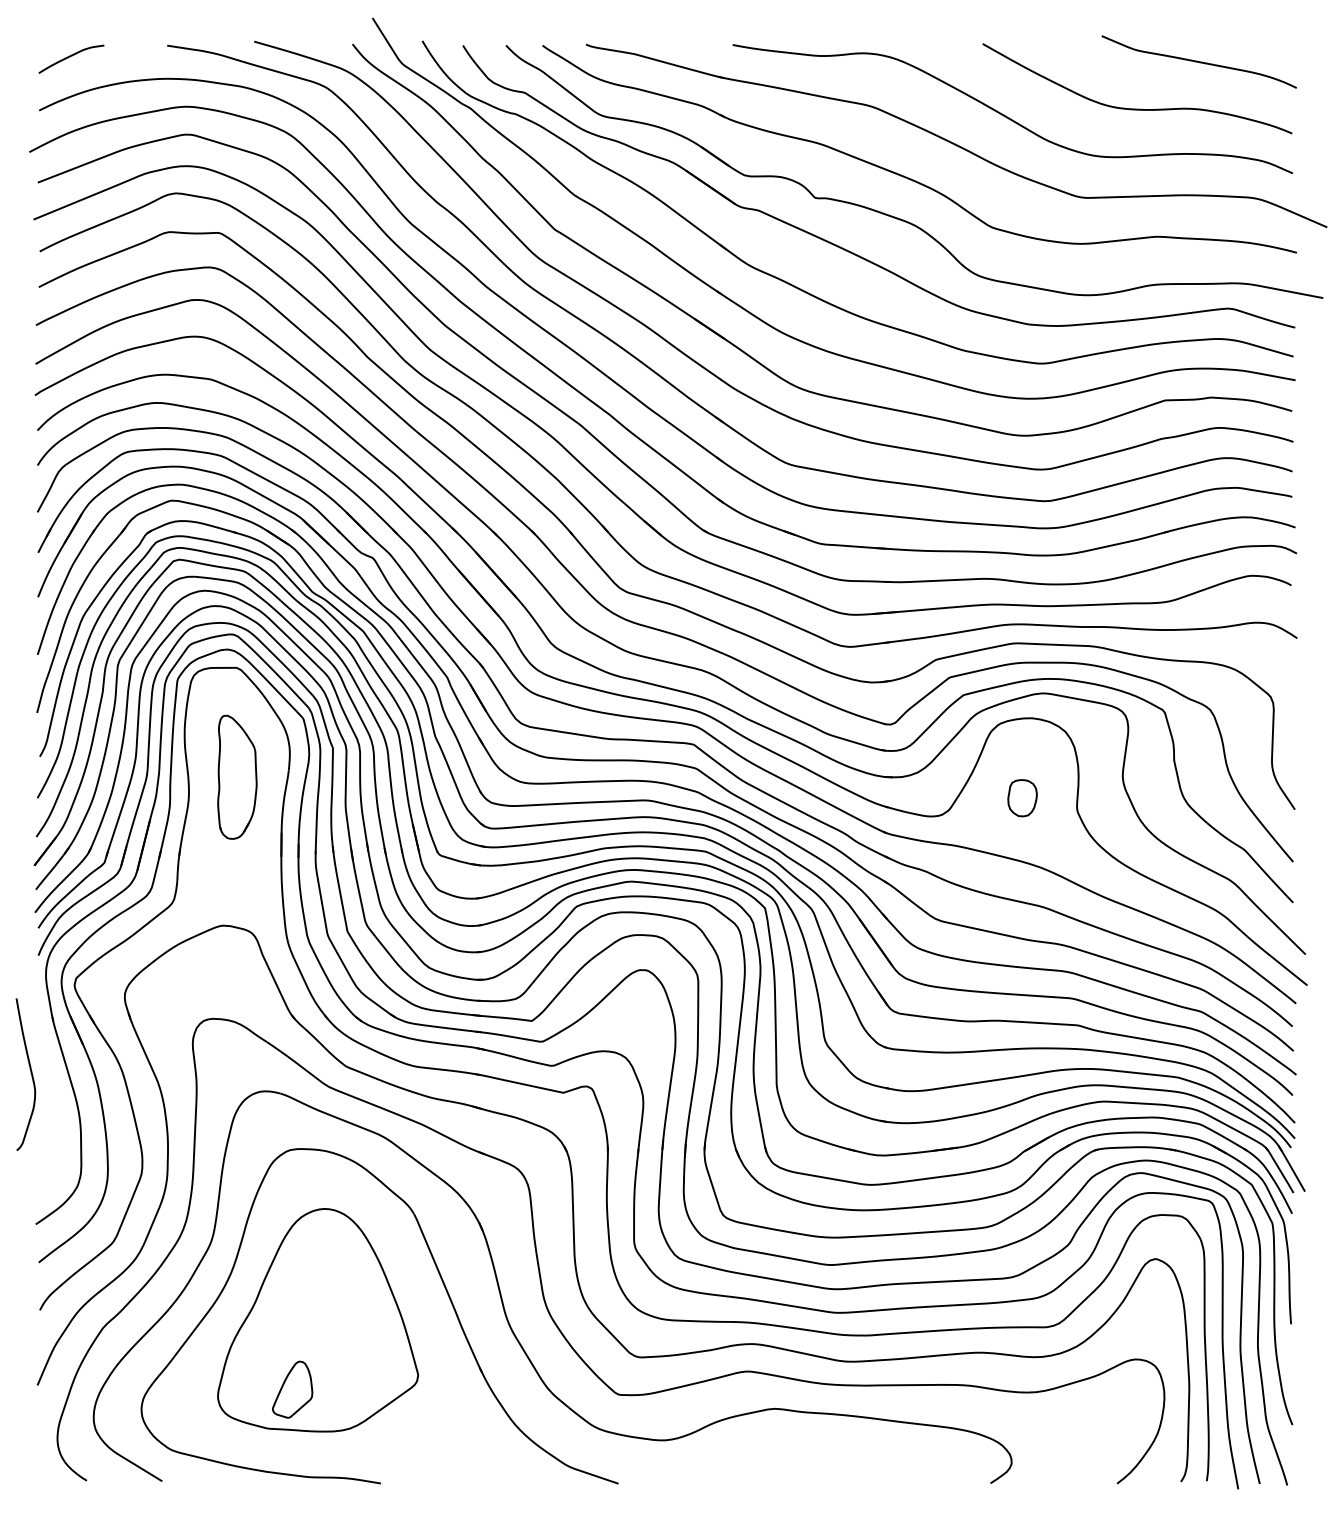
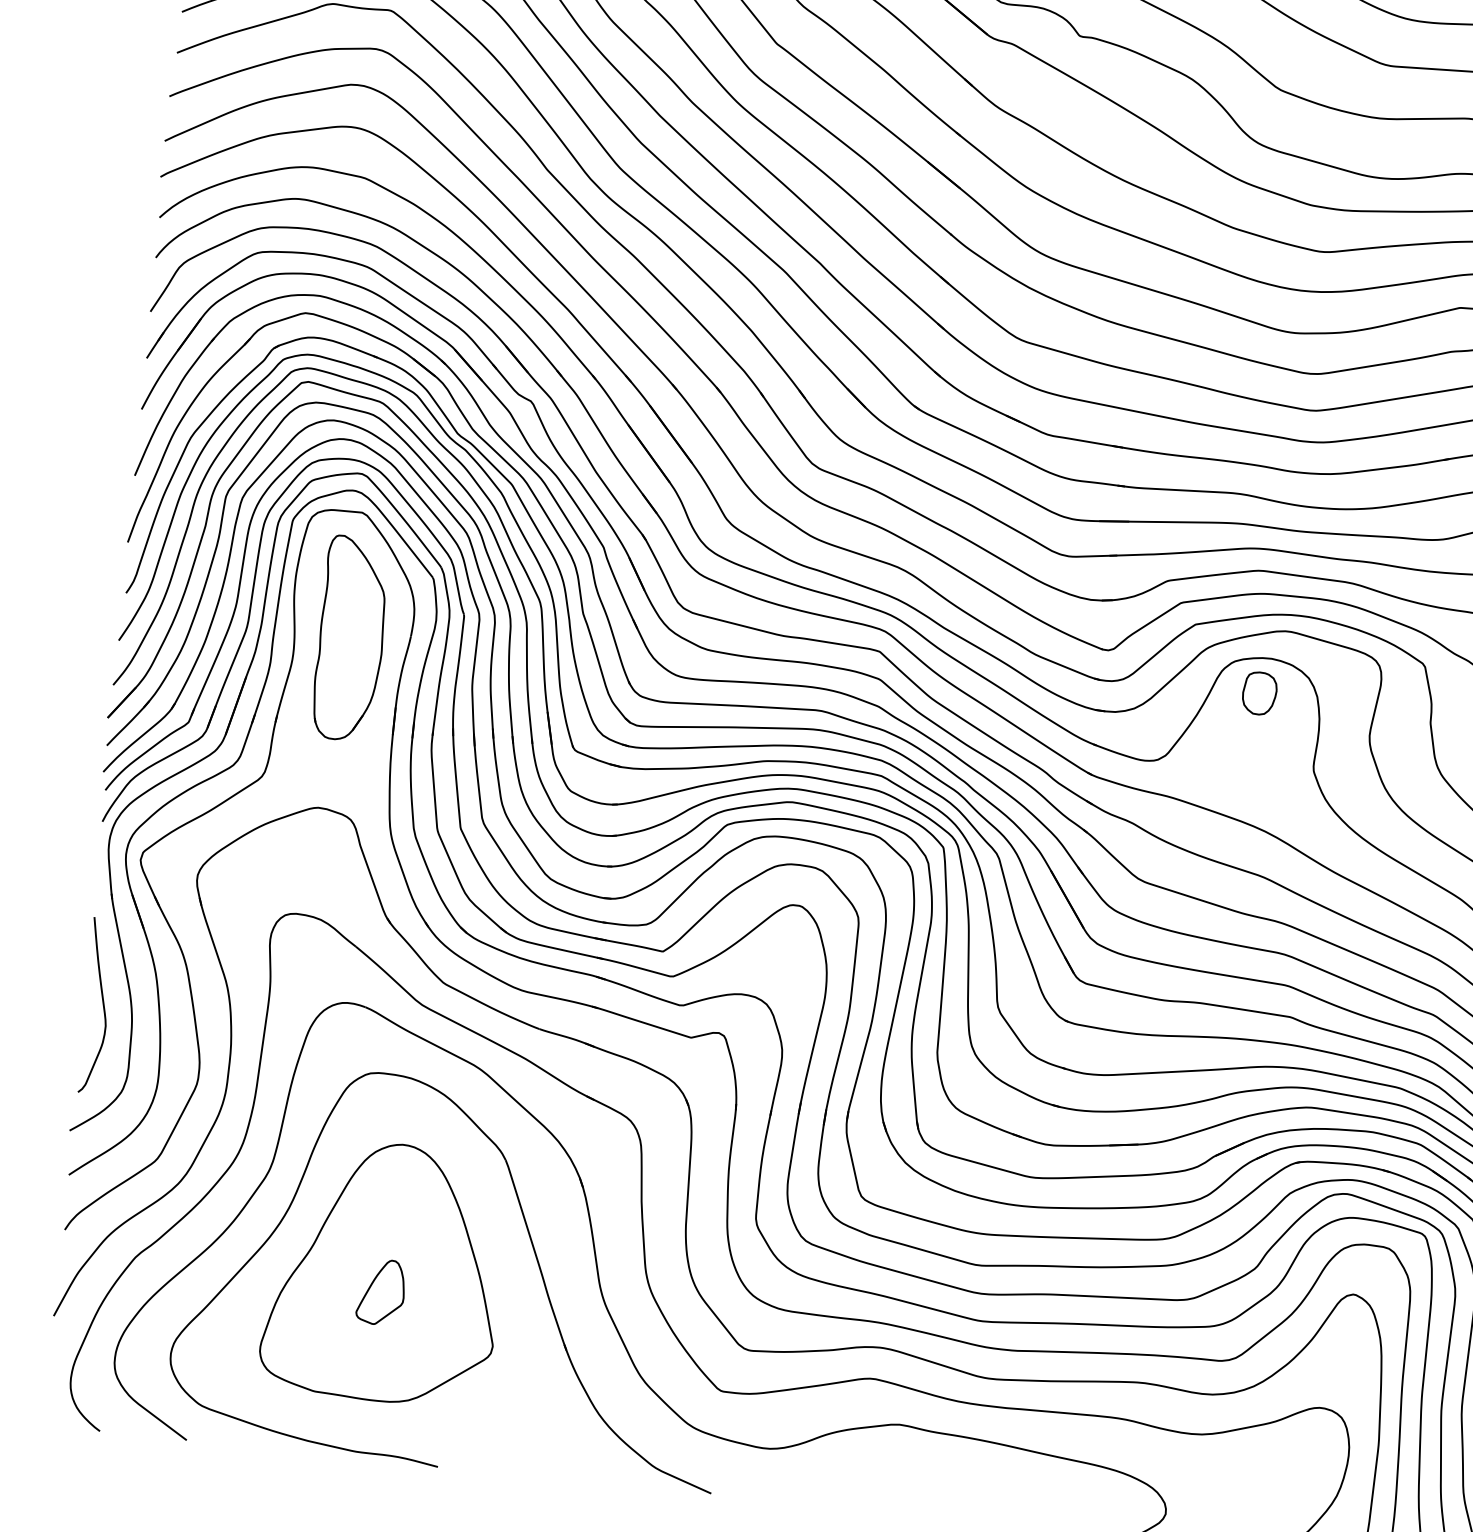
part: (237, 777) -> (351, 638), size x1.43
part: (1022, 798) -> (1259, 693), moved
curve: (30, 1073) -> (102, 1005), moved
part: (292, 1389) -> (381, 1291), moved

